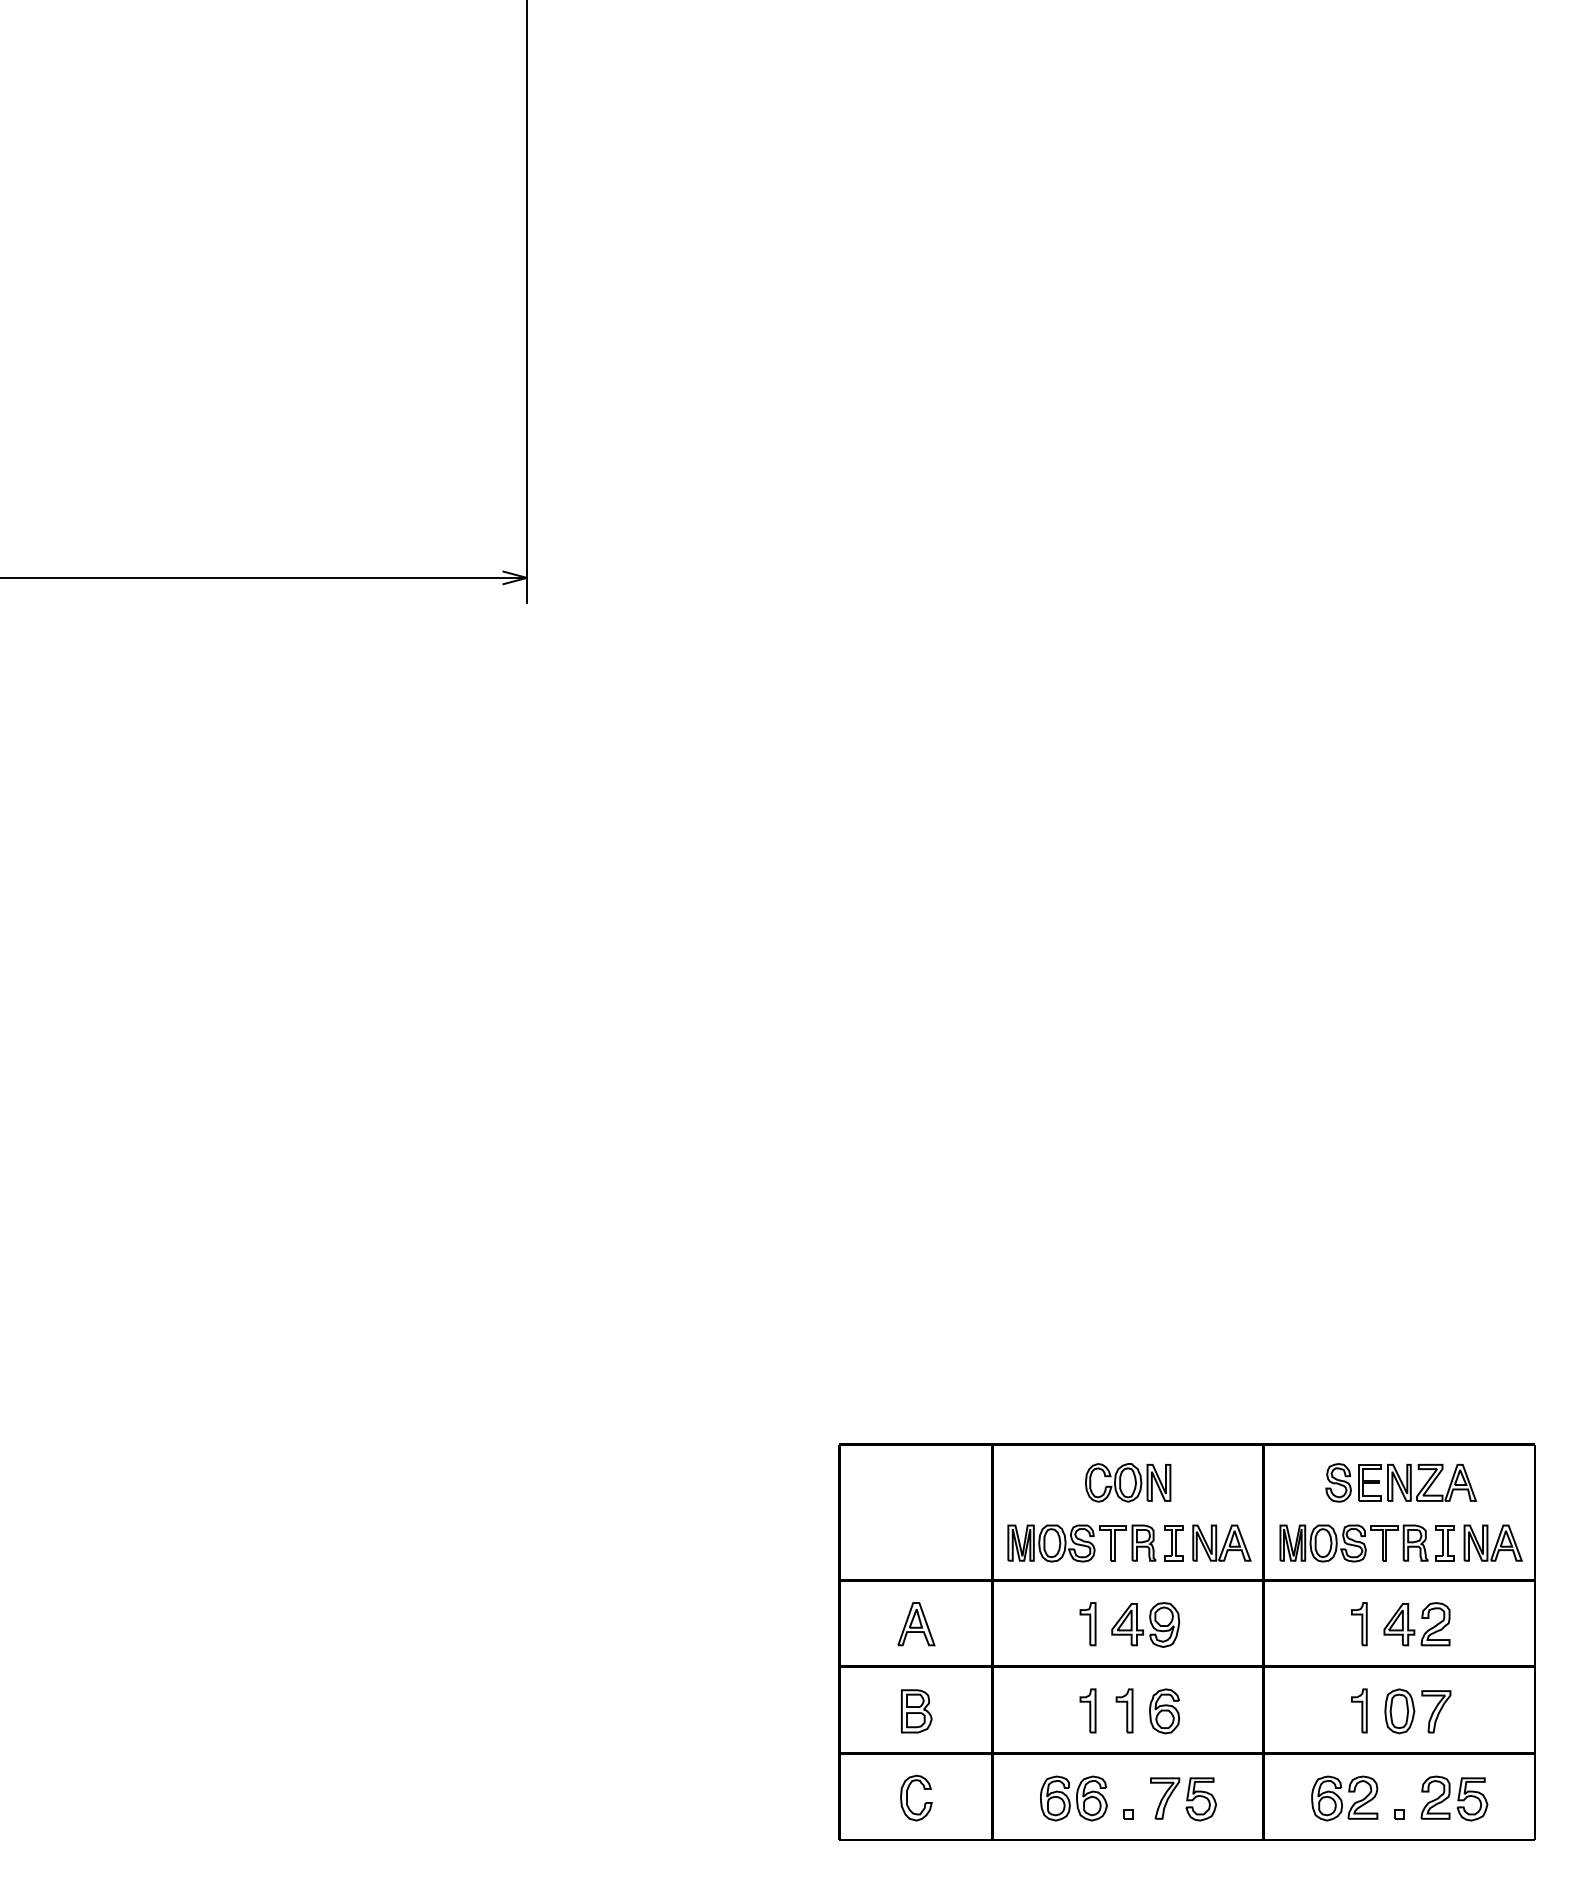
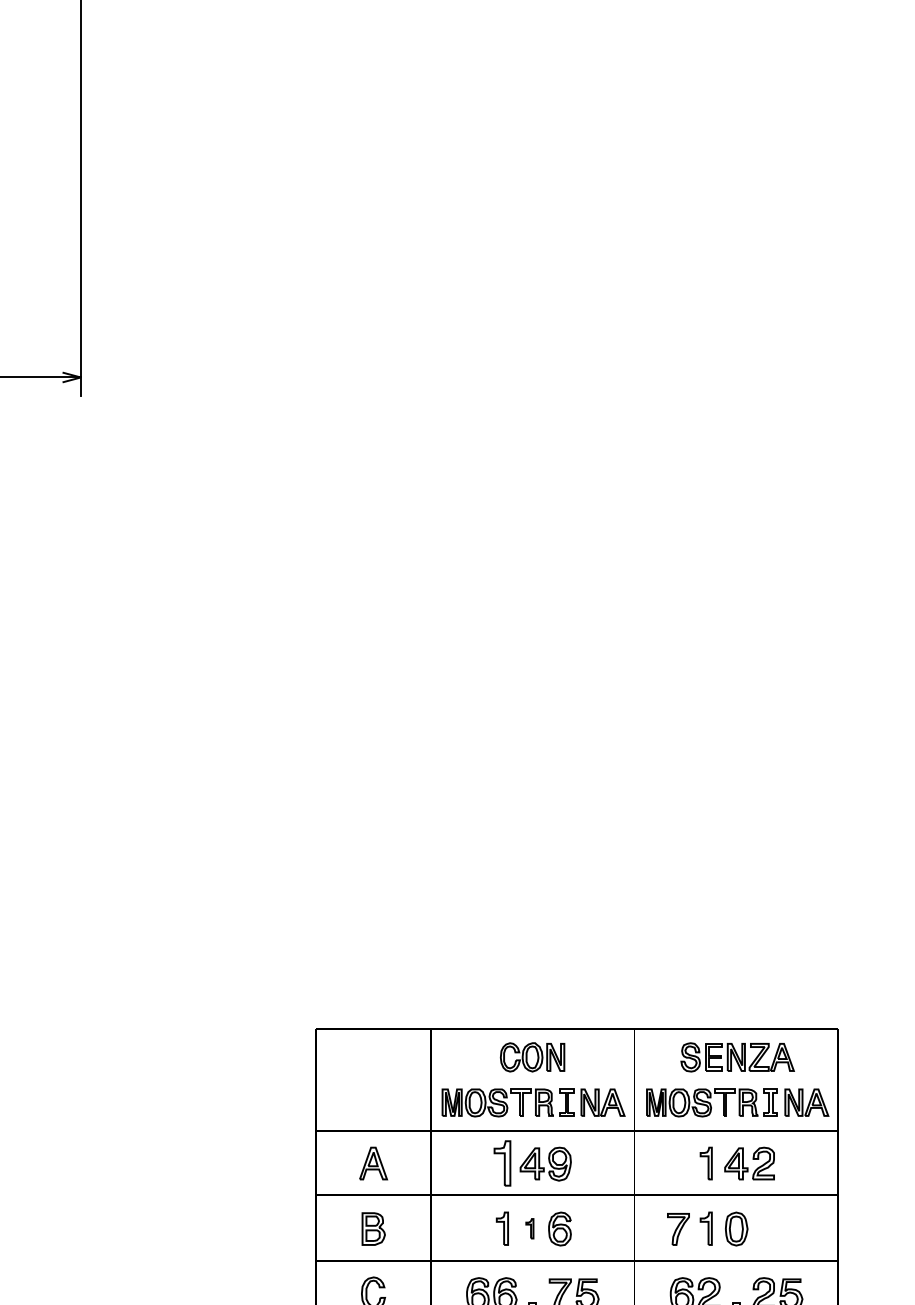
part: (1087, 1624) -> (502, 1163), size x1.4
part: (1124, 1710) -> (529, 1228), size x0.6
part: (1436, 1711) -> (678, 1229), moved

